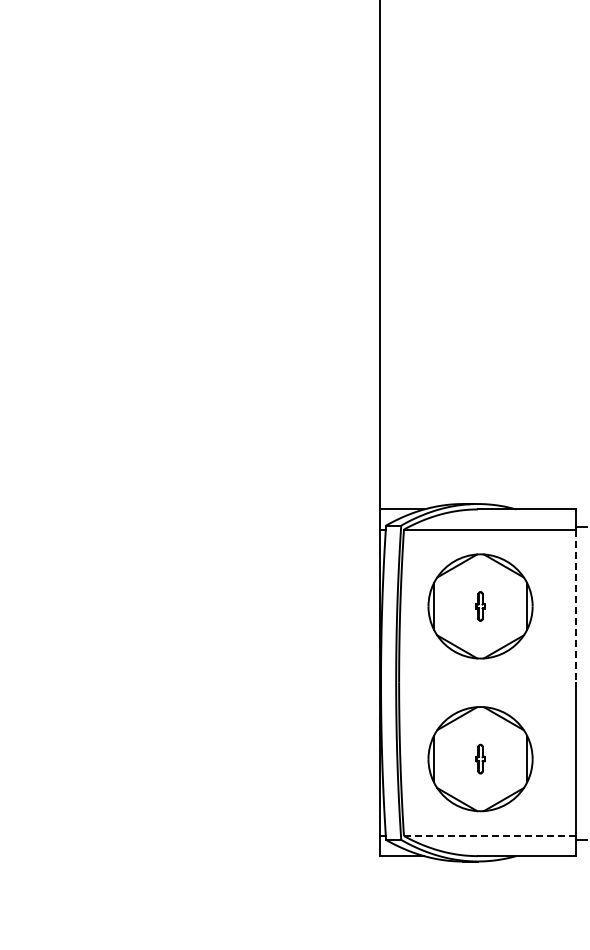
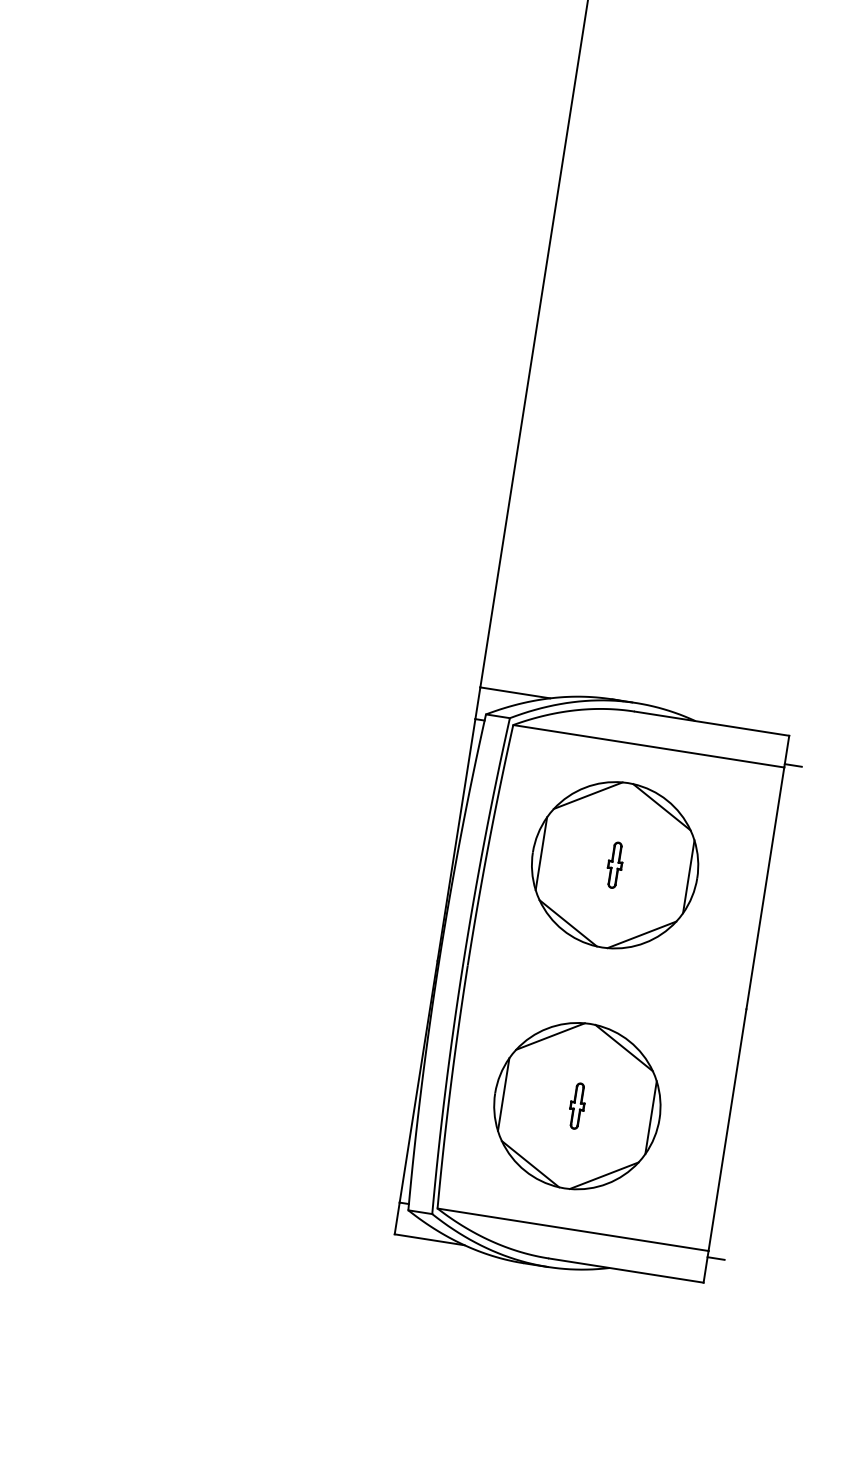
line: (575, 606) -> (764, 888), dashed -> solid
line: (489, 836) -> (572, 1230), dashed -> solid

